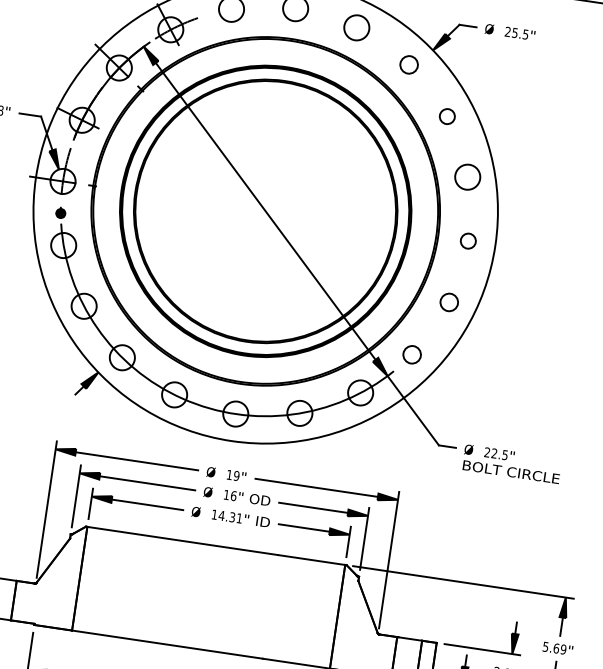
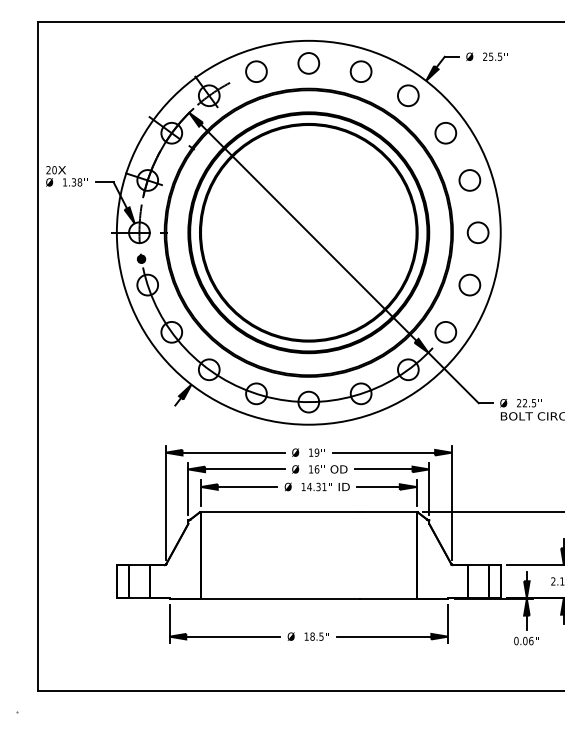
circle: (409, 64) -> (408, 95), size x1.43
circle: (446, 116) -> (445, 133), size x1.67
circle: (467, 240) -> (477, 232), size x1.67
circle: (448, 301) -> (469, 284), size x1.43
circle: (411, 354) -> (445, 332), size x1.43

